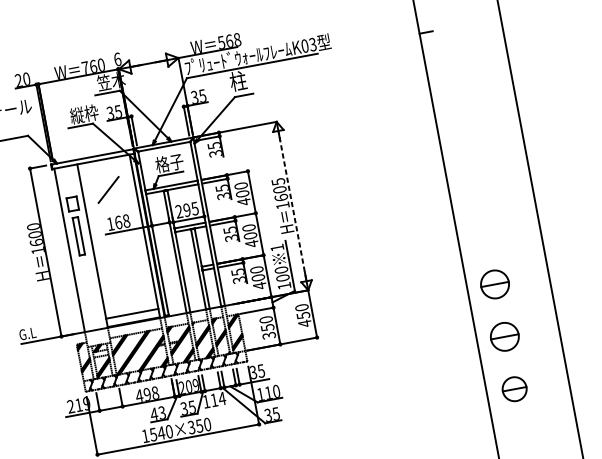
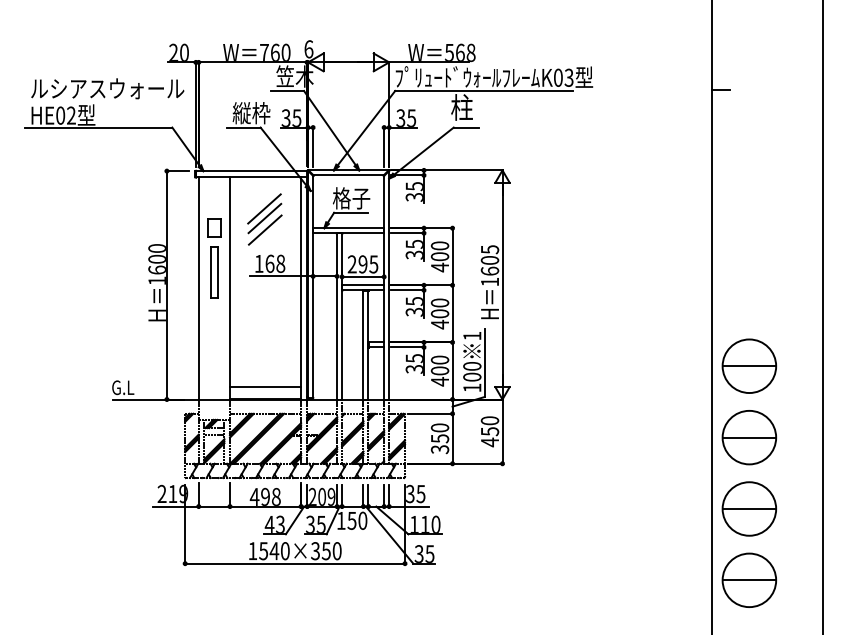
line: (106, 182) -> (264, 208), added
line: (109, 198) -> (264, 229), added
line: (292, 205) -> (502, 284), dashed -> solid
part: (485, 231) -> (749, 365), added
part: (495, 284) -> (749, 437), size x1.43
part: (504, 336) -> (749, 508), size x1.43
part: (514, 388) -> (749, 579), size x1.67
text: (218, 399) -> (357, 520), 114 -> 150

